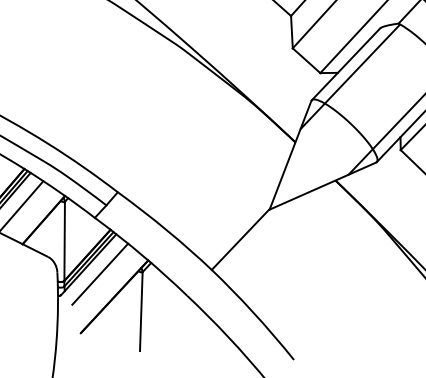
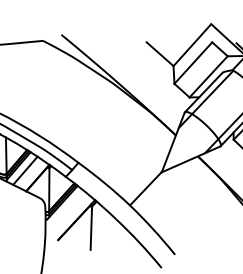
line: (99, 273) -> (68, 207), removed

